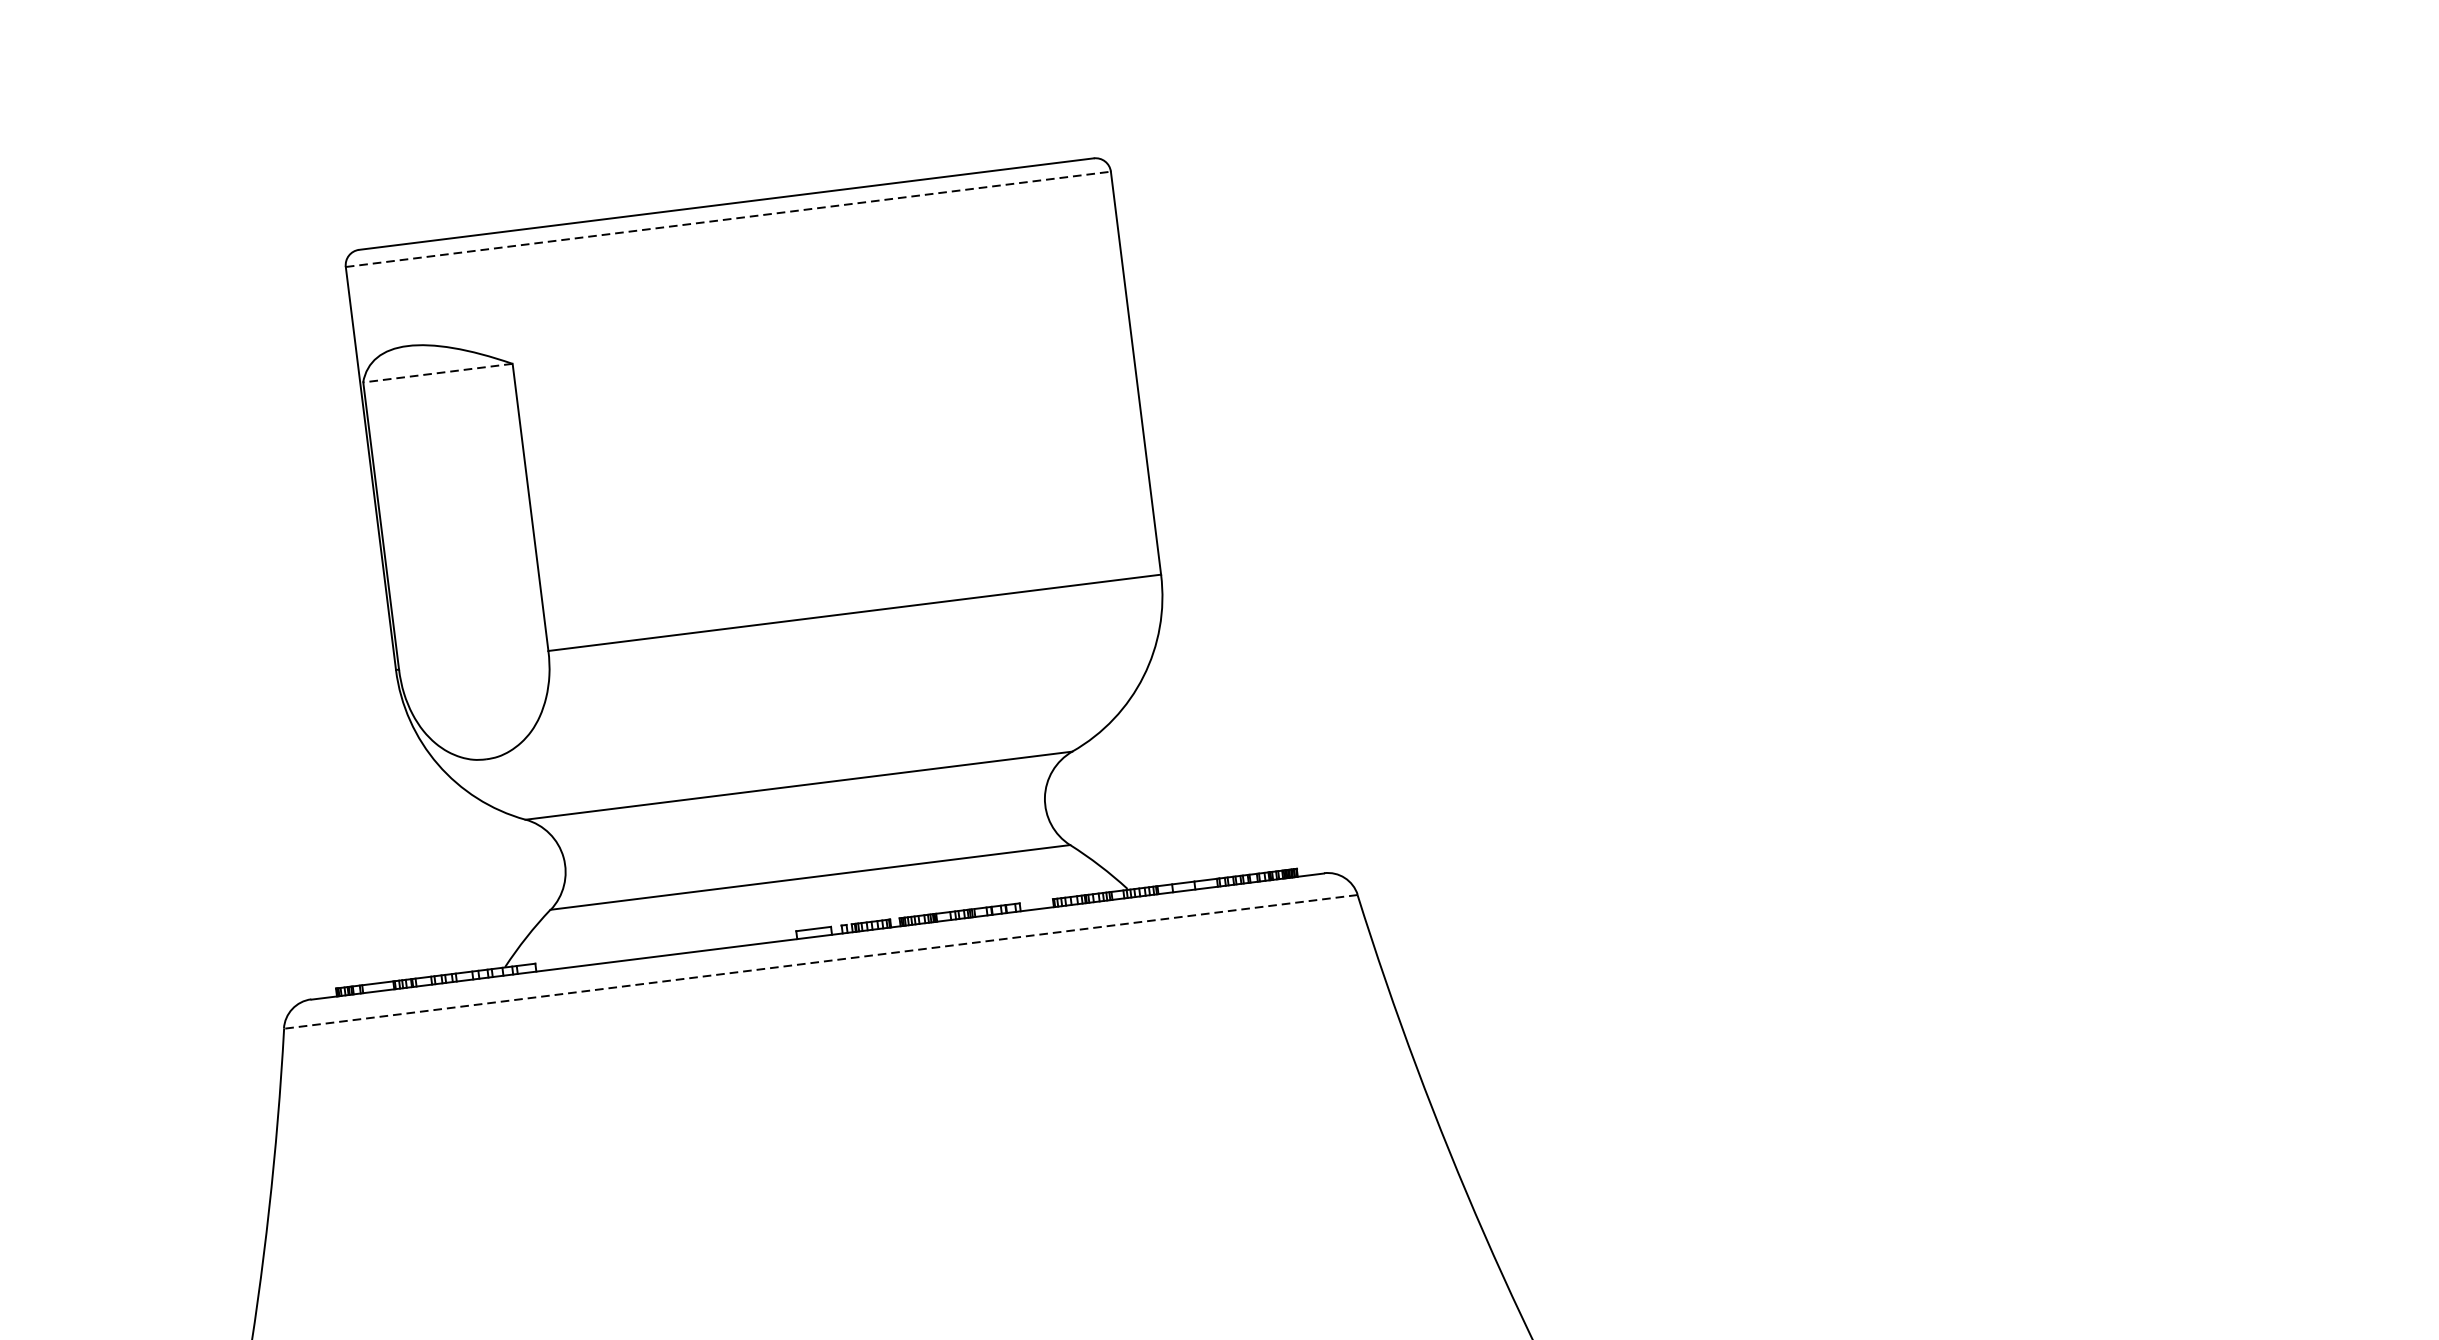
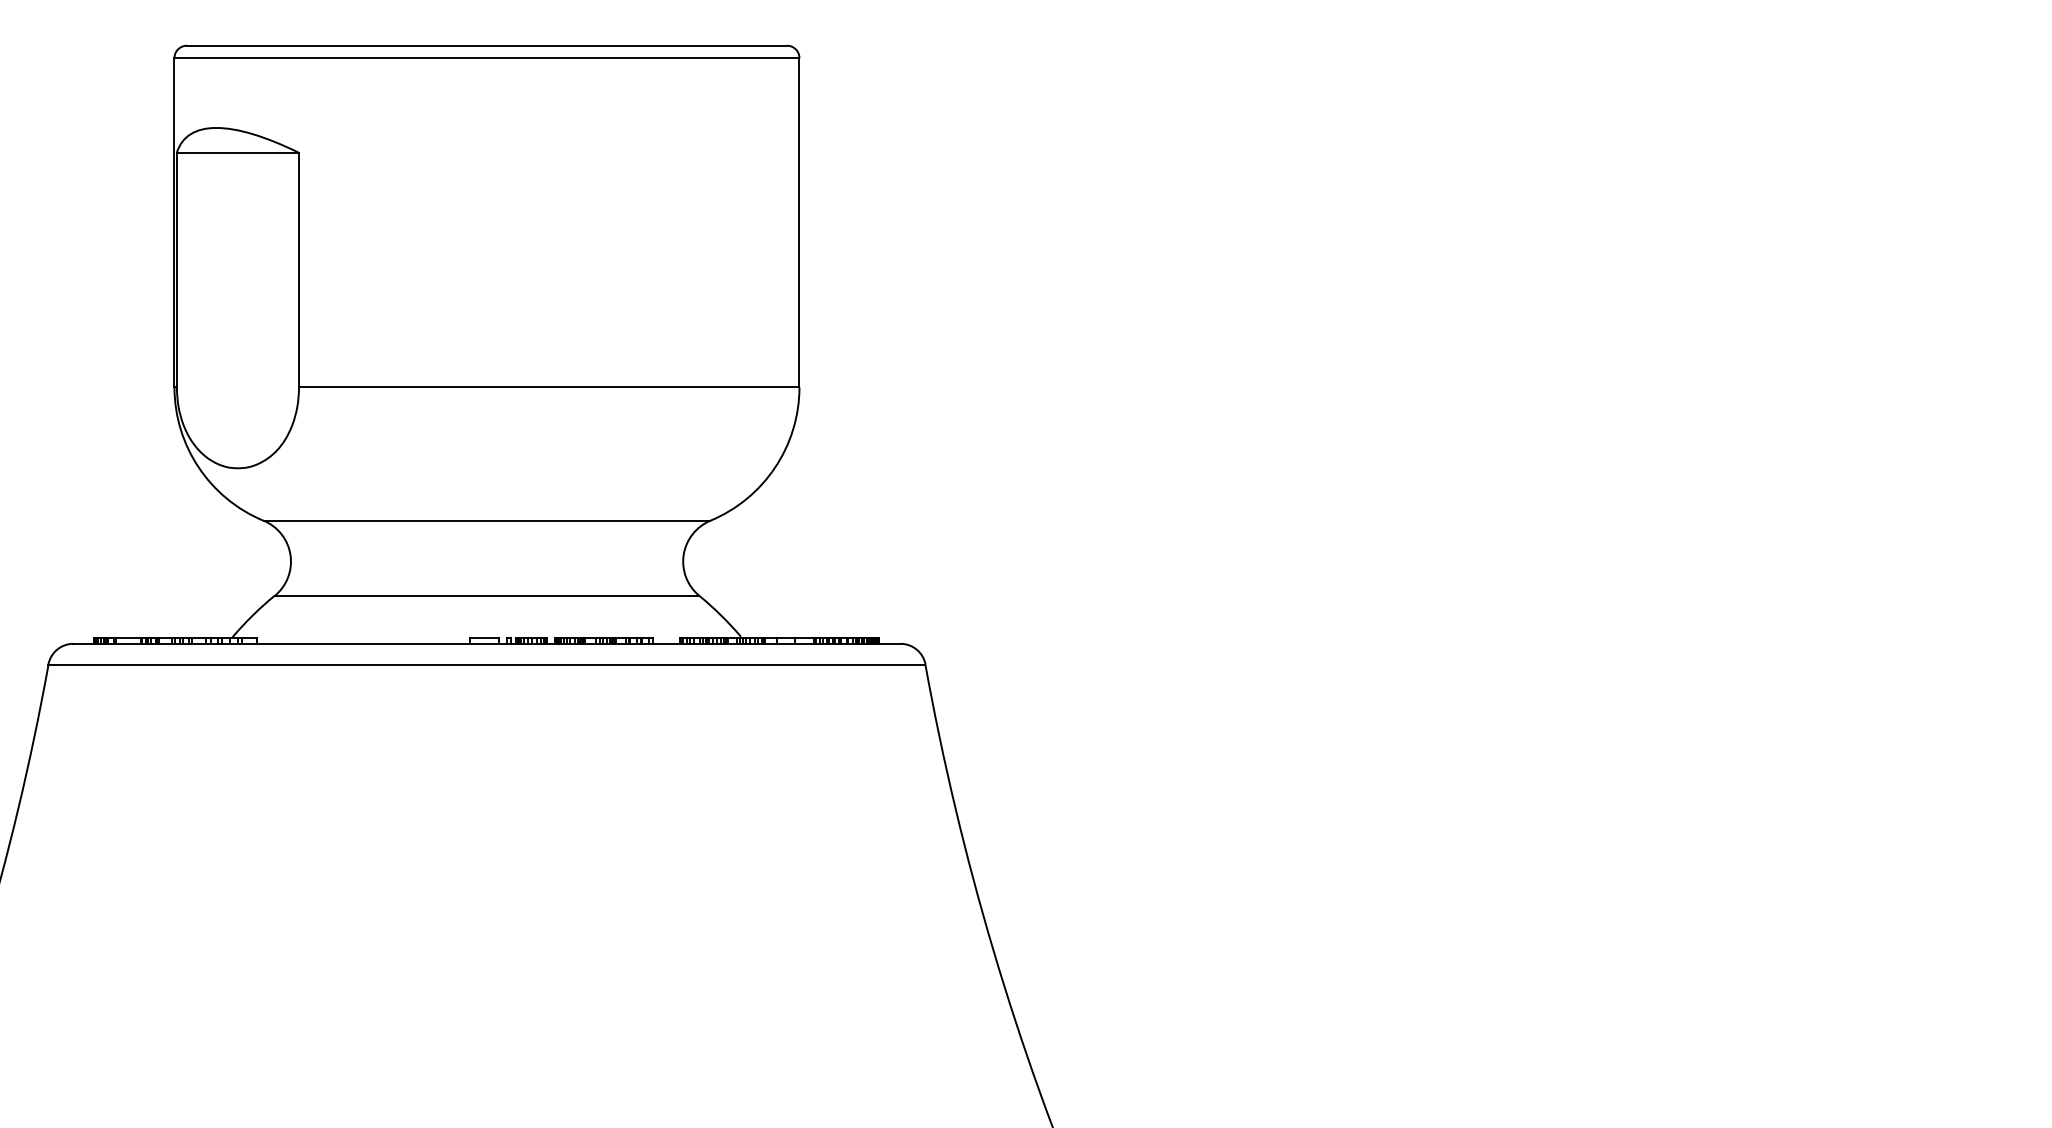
line: (727, 219) -> (486, 58), dashed -> solid
line: (437, 372) -> (237, 152), dashed -> solid
line: (820, 961) -> (486, 664), dashed -> solid

